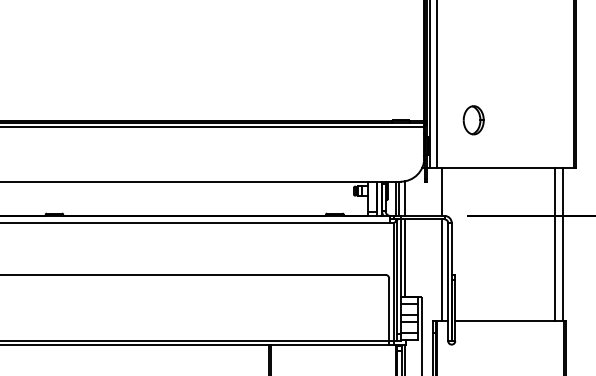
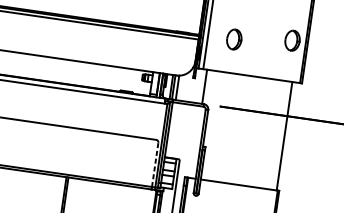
part: (554, 110) -> (292, 40), added
line: (554, 244) -> (278, 135), removed
line: (404, 258) -> (171, 130), removed
line: (442, 270) -> (196, 142), removed
line: (389, 309) -> (155, 164), solid -> dashed

